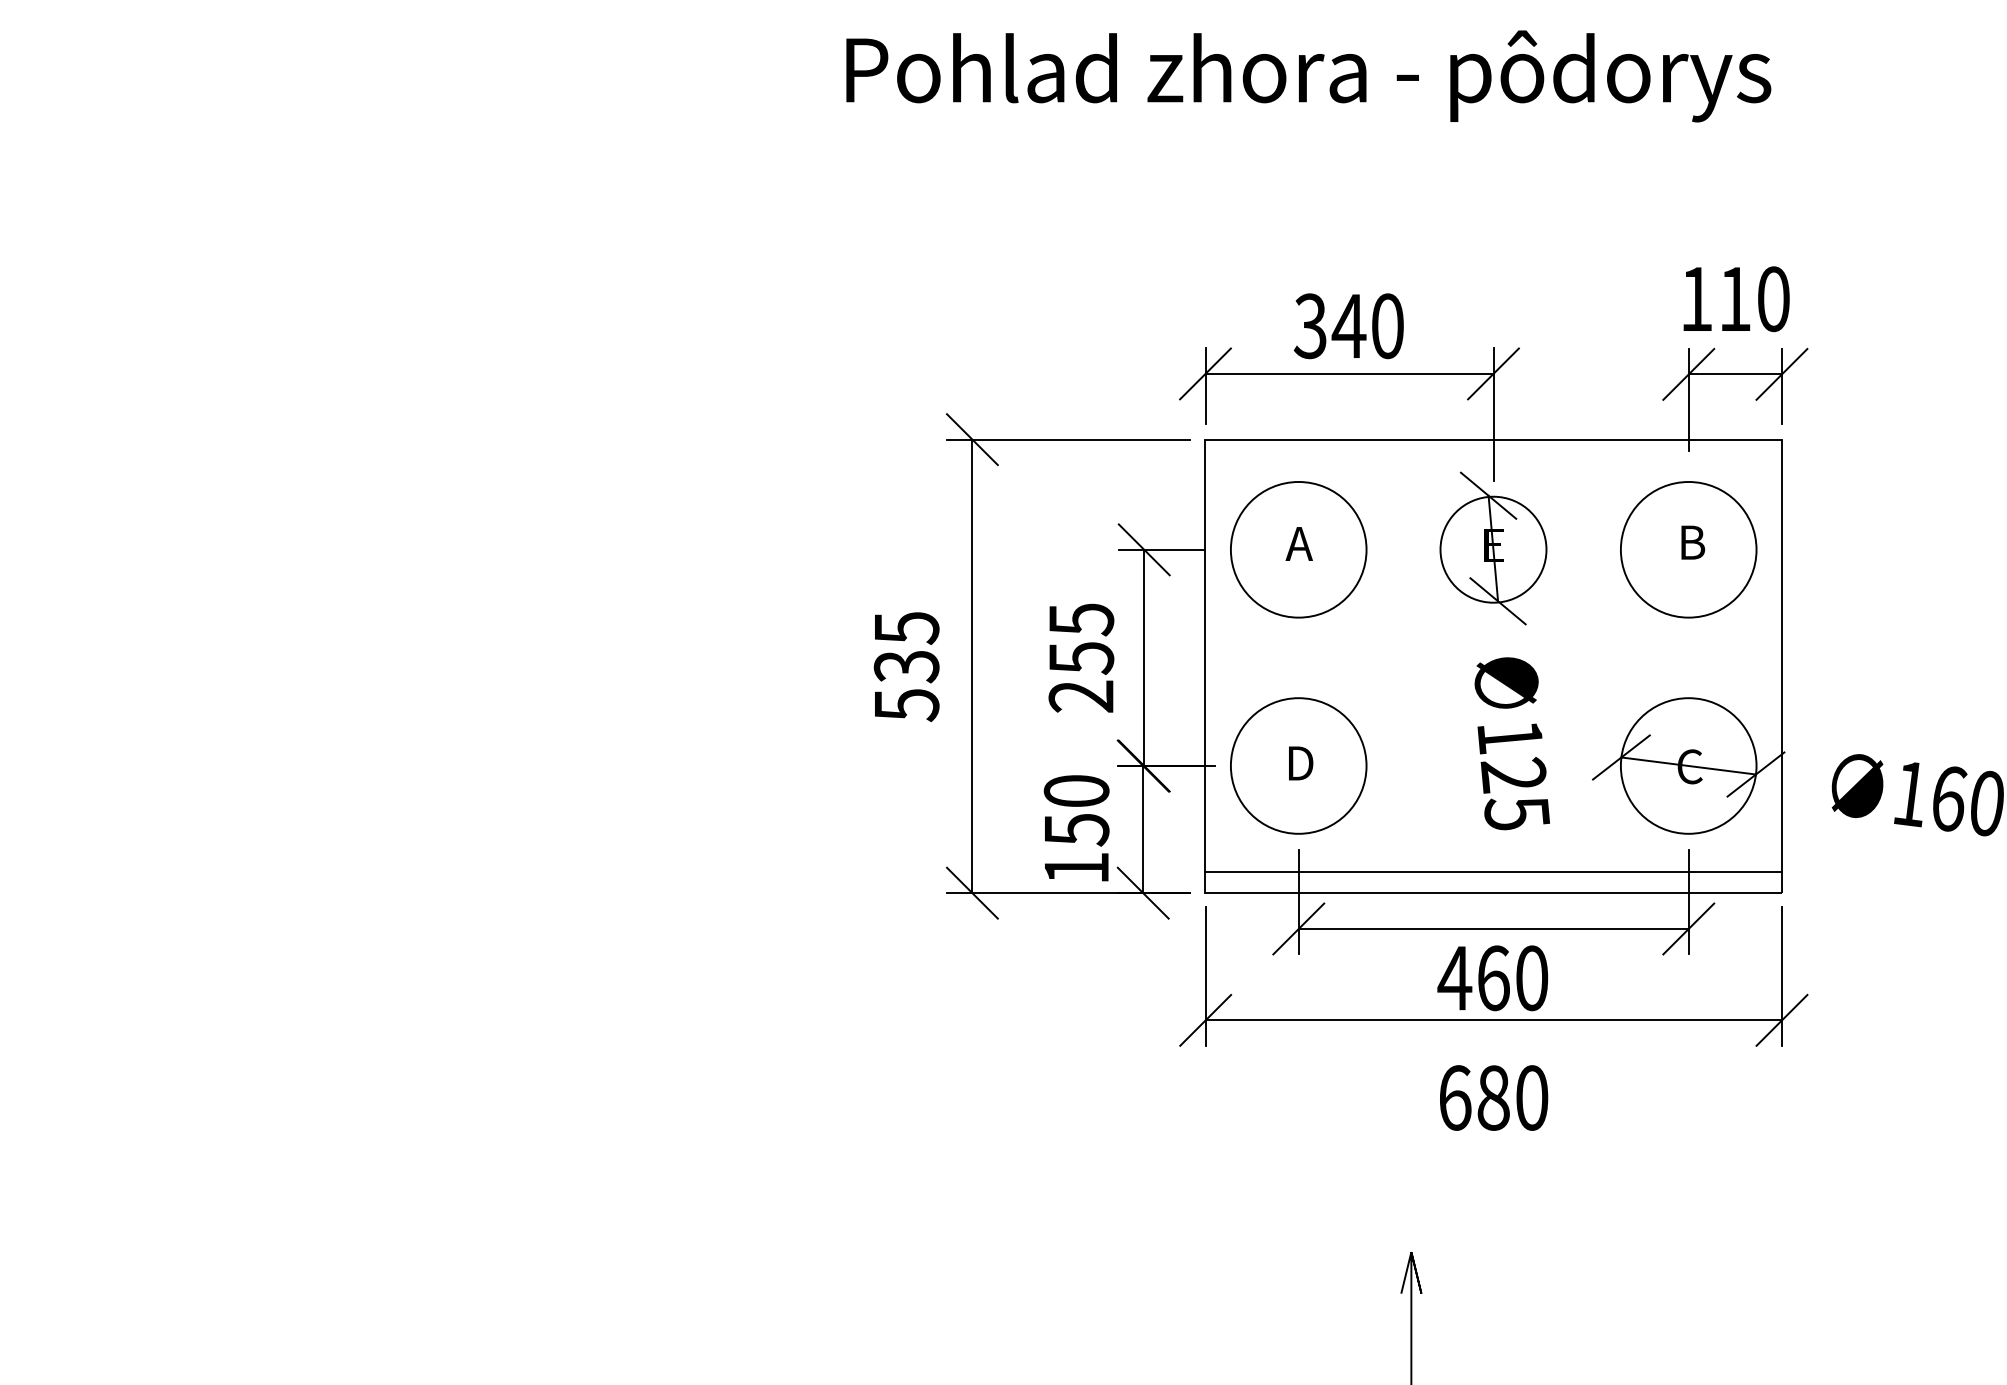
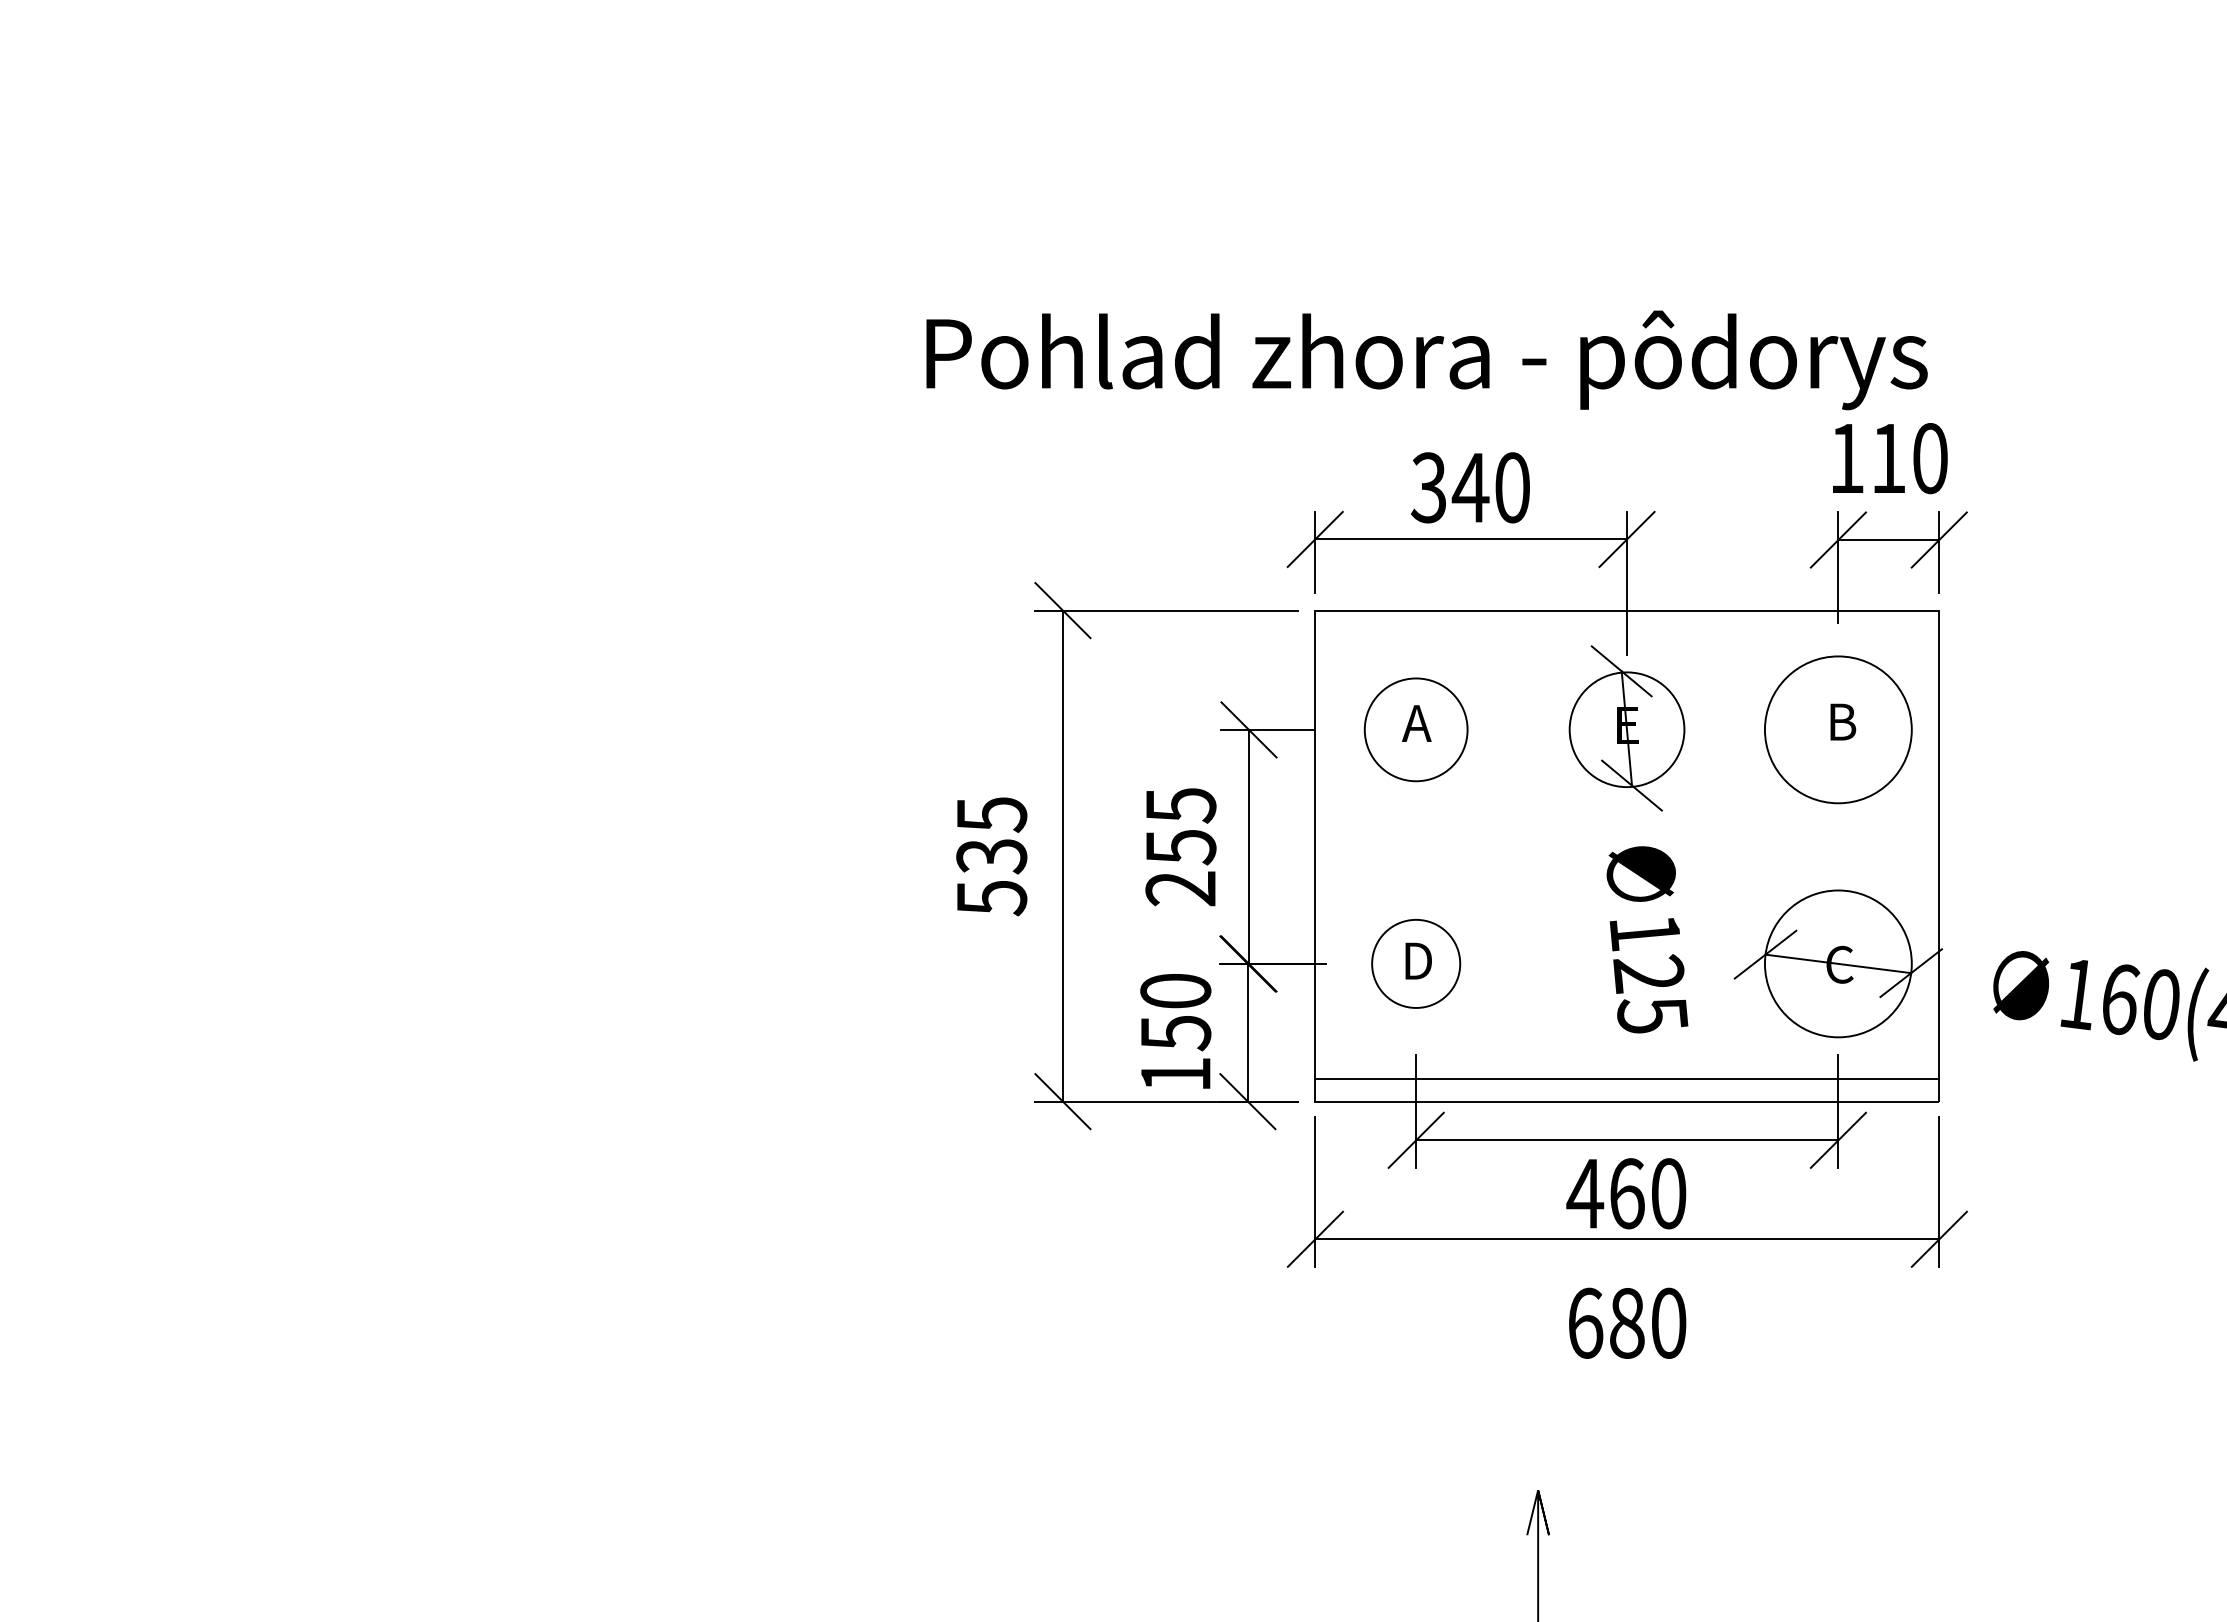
text: (1308, 76) -> (1426, 360), moved
circle: (1298, 549) -> (1415, 729), size x0.7
circle: (1298, 765) -> (1415, 963), size x0.6

